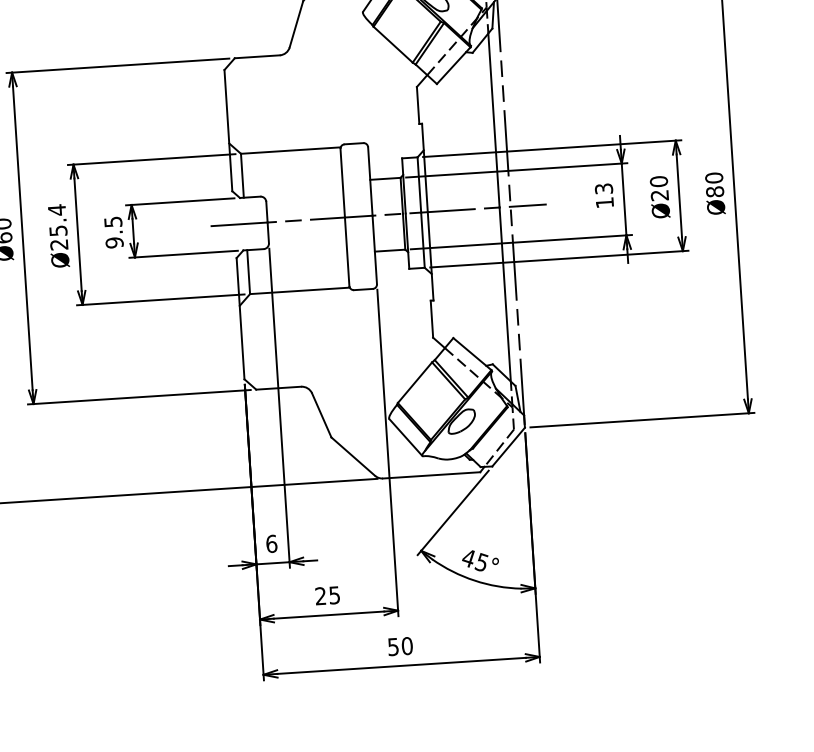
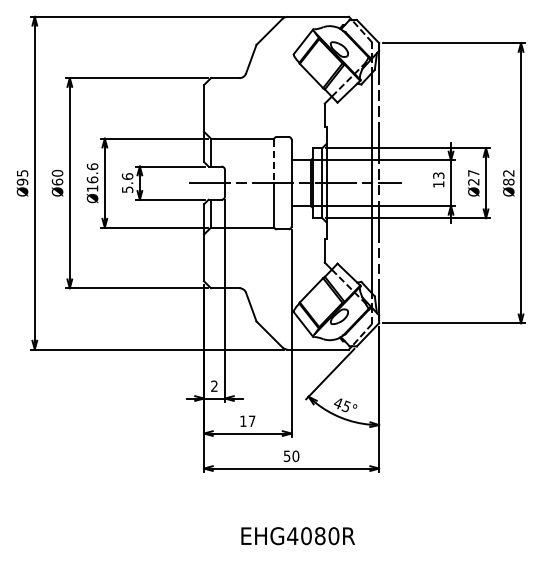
text: (713, 176) -> (508, 172), Ø80 -> Ø82
text: (658, 180) -> (473, 172), Ø20 -> Ø27
line: (343, 183) -> (274, 161), solid -> dashed
text: (58, 227) -> (92, 177), Ø25.4 -> Ø16.6
text: (113, 232) -> (127, 183), 9.5 -> 5.6
text: (271, 542) -> (214, 385), 6 -> 2
text: (327, 596) -> (247, 421), 25 -> 17

